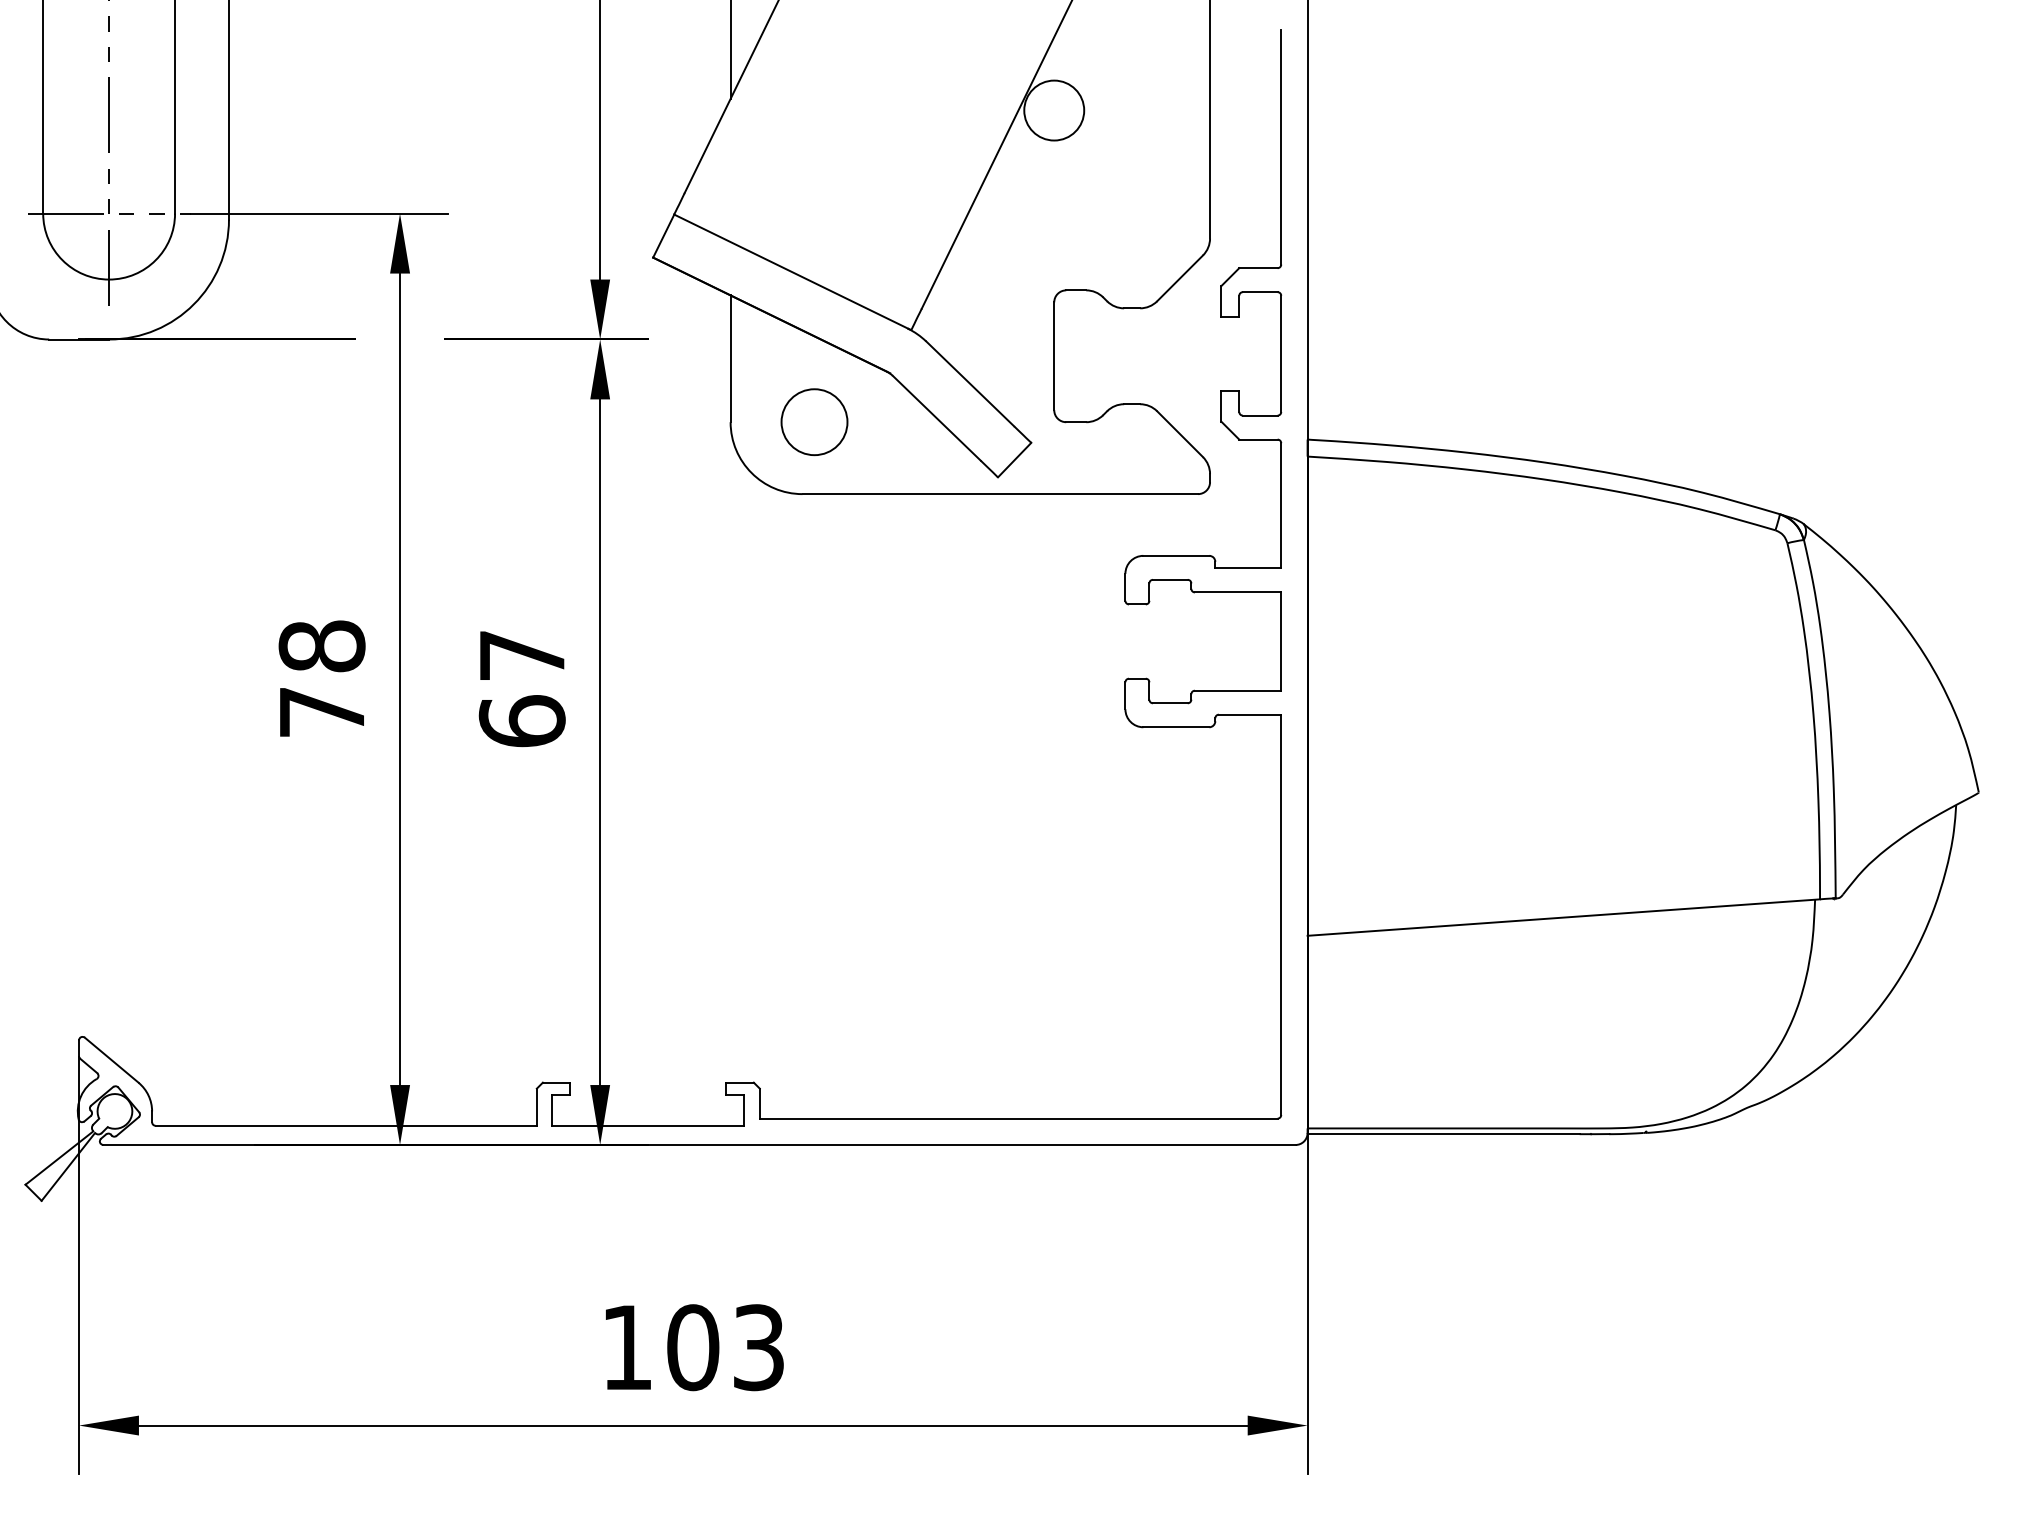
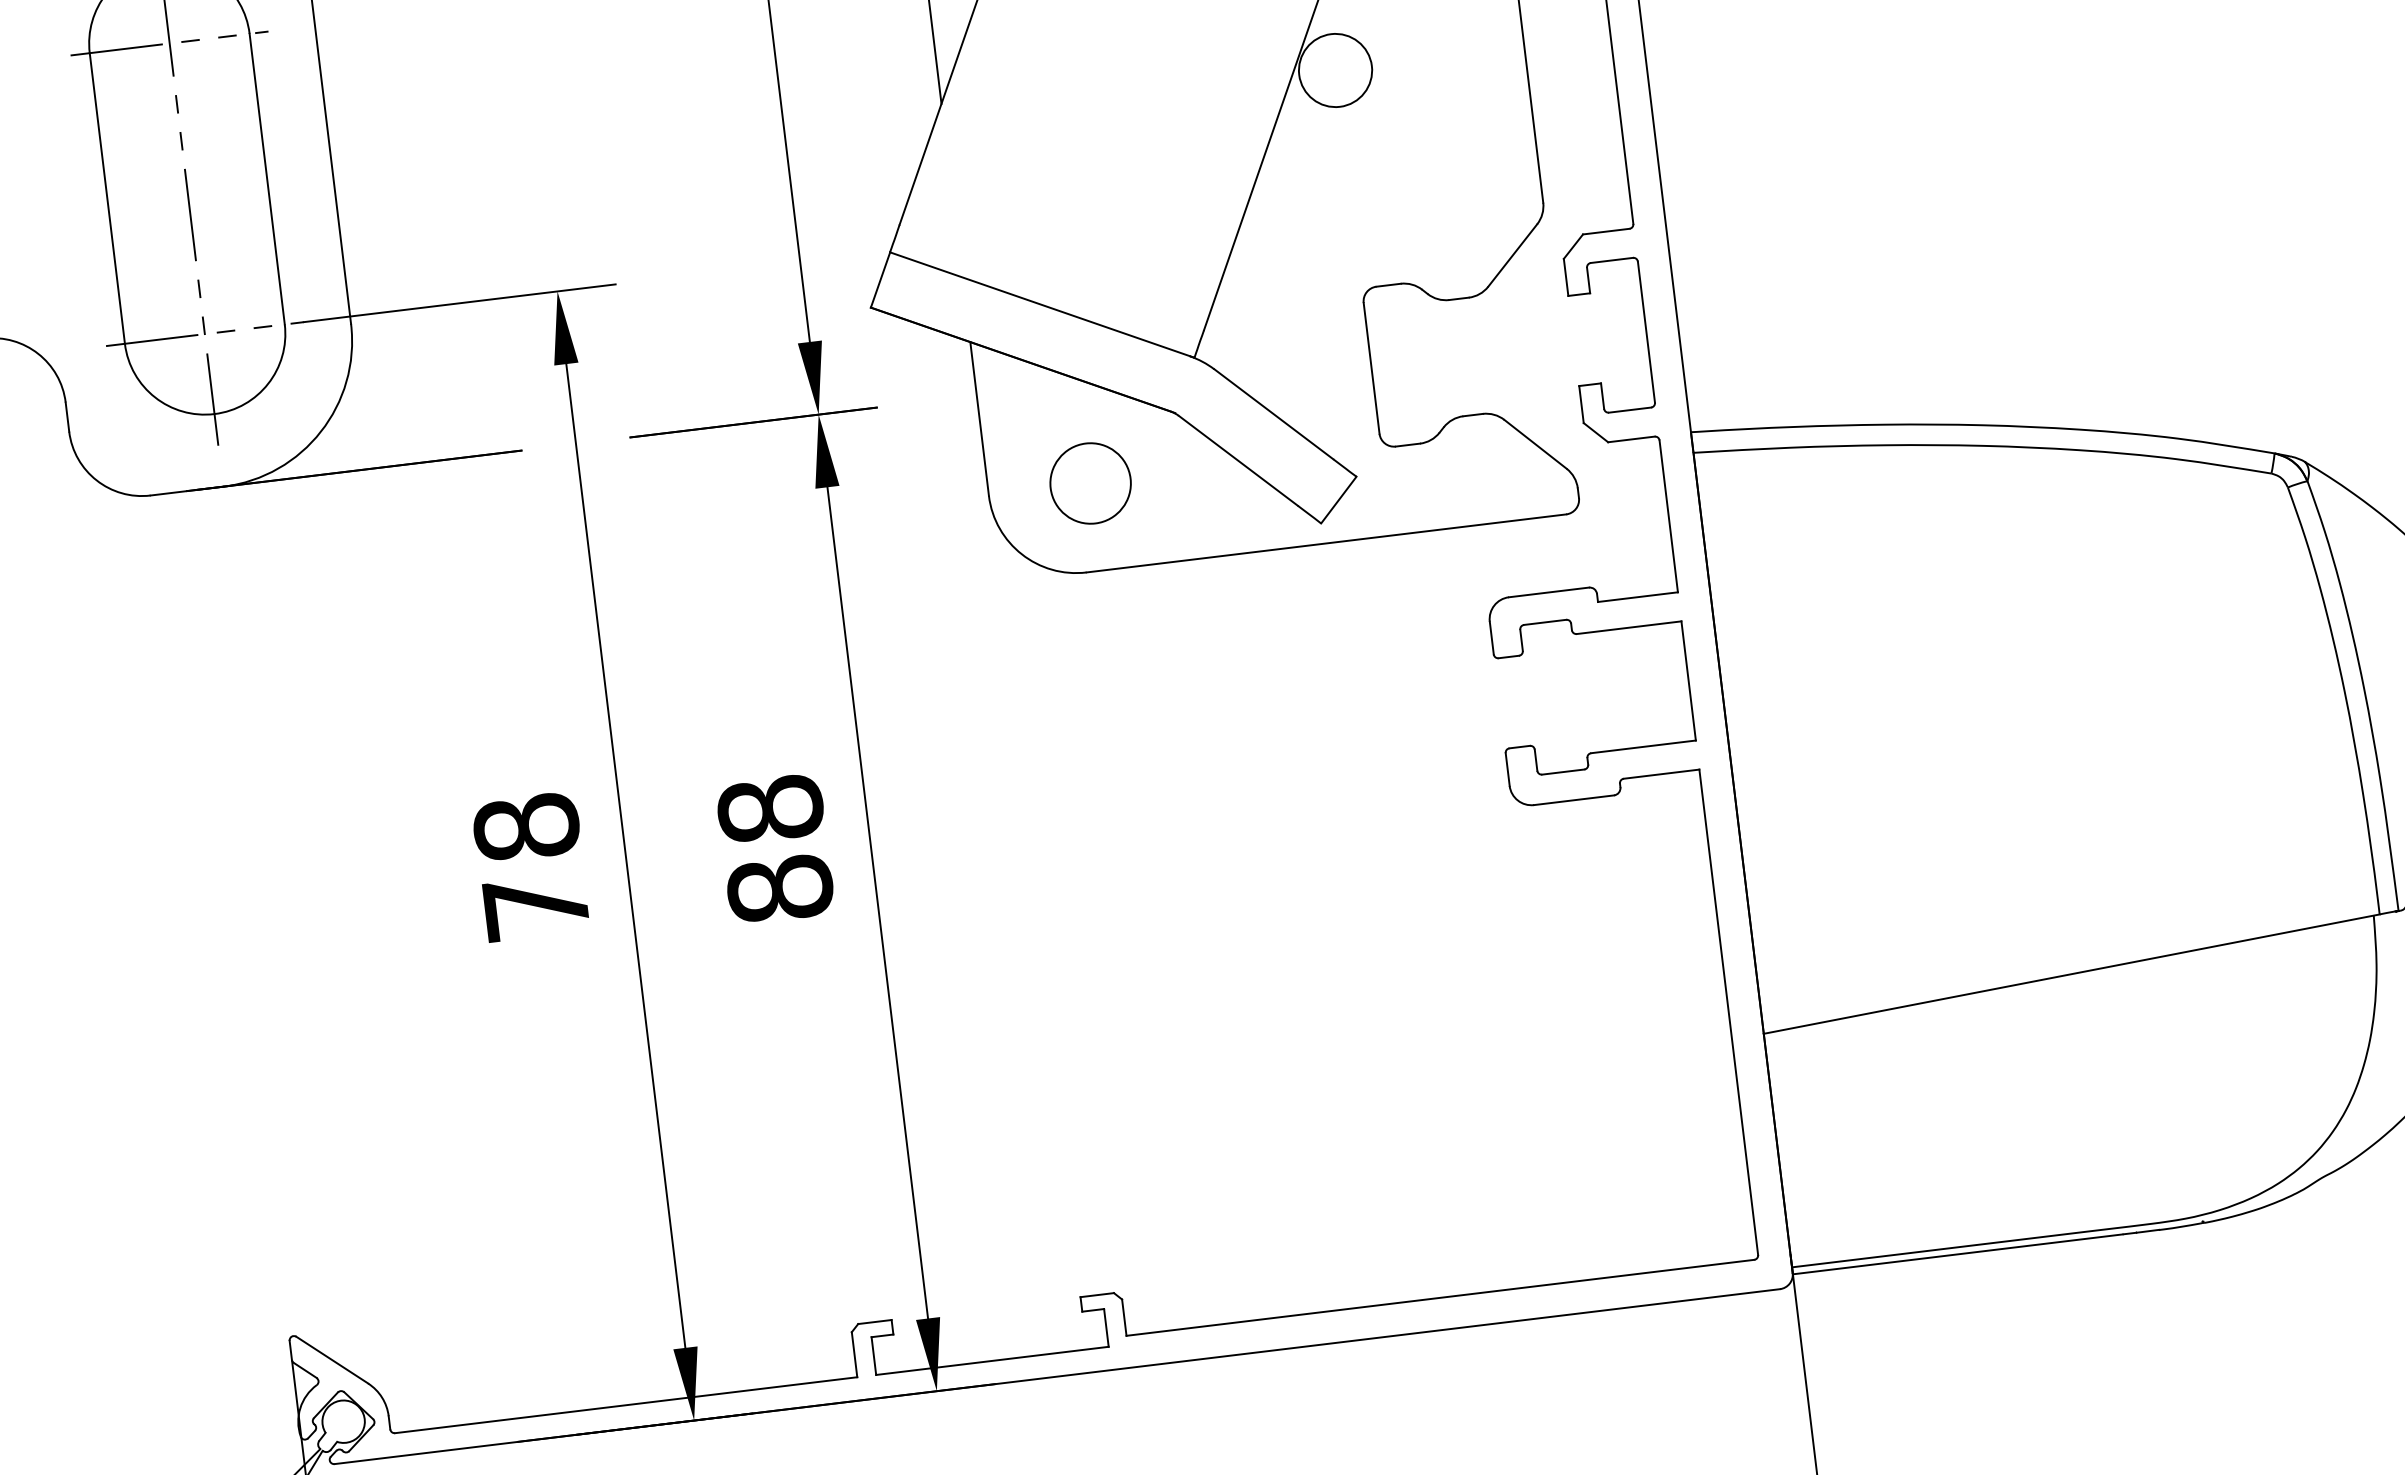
text: (521, 688) -> (774, 849), 67 -> 88

